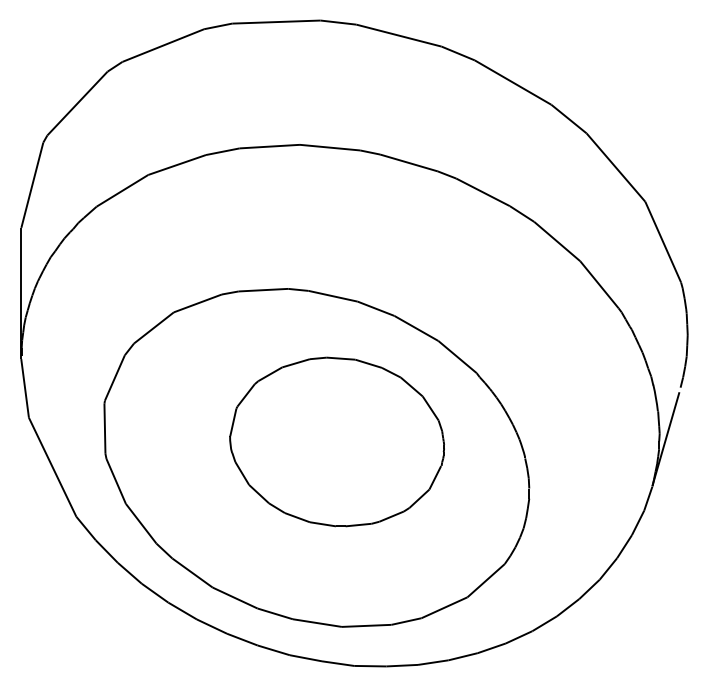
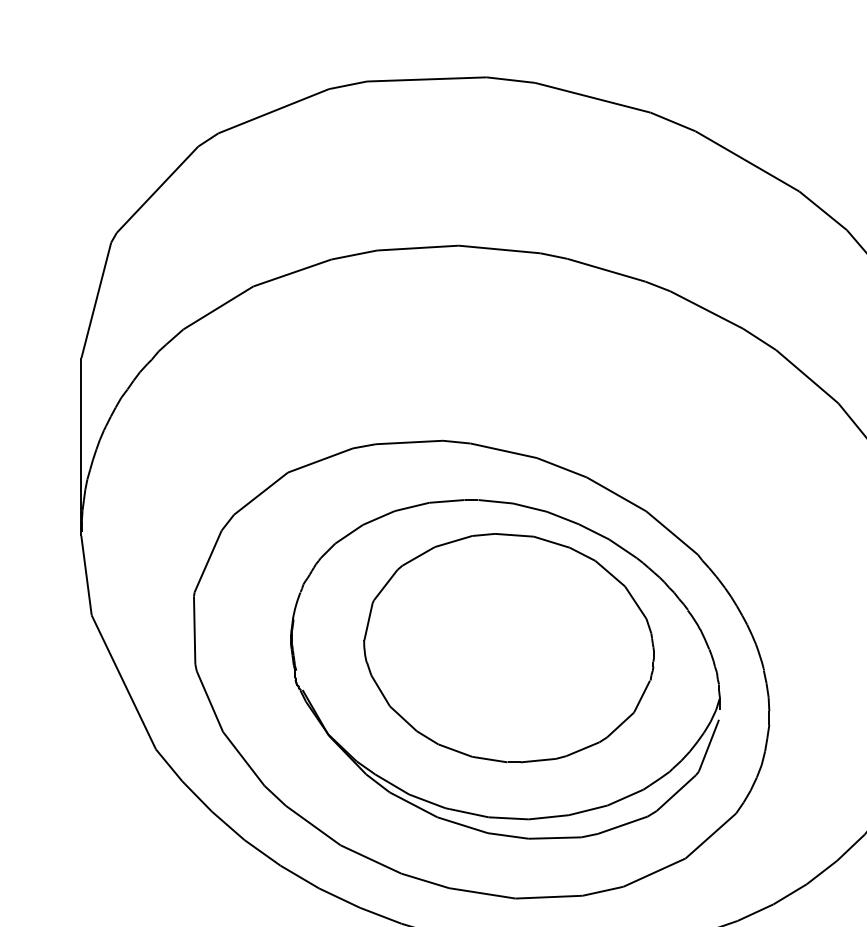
part: (334, 457) -> (505, 669), added

